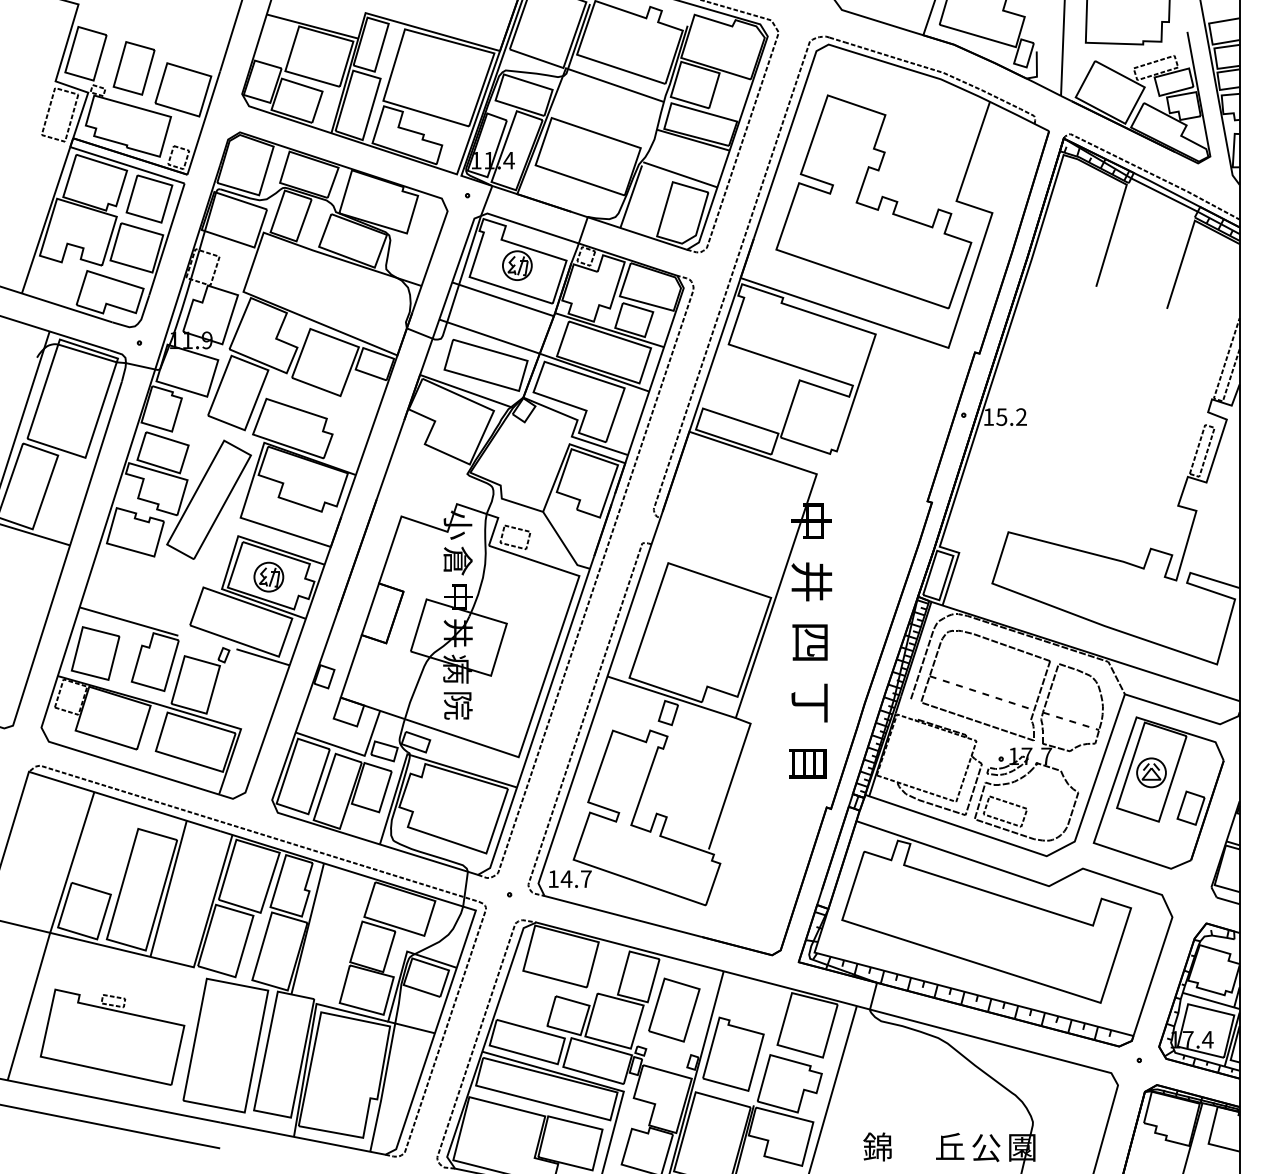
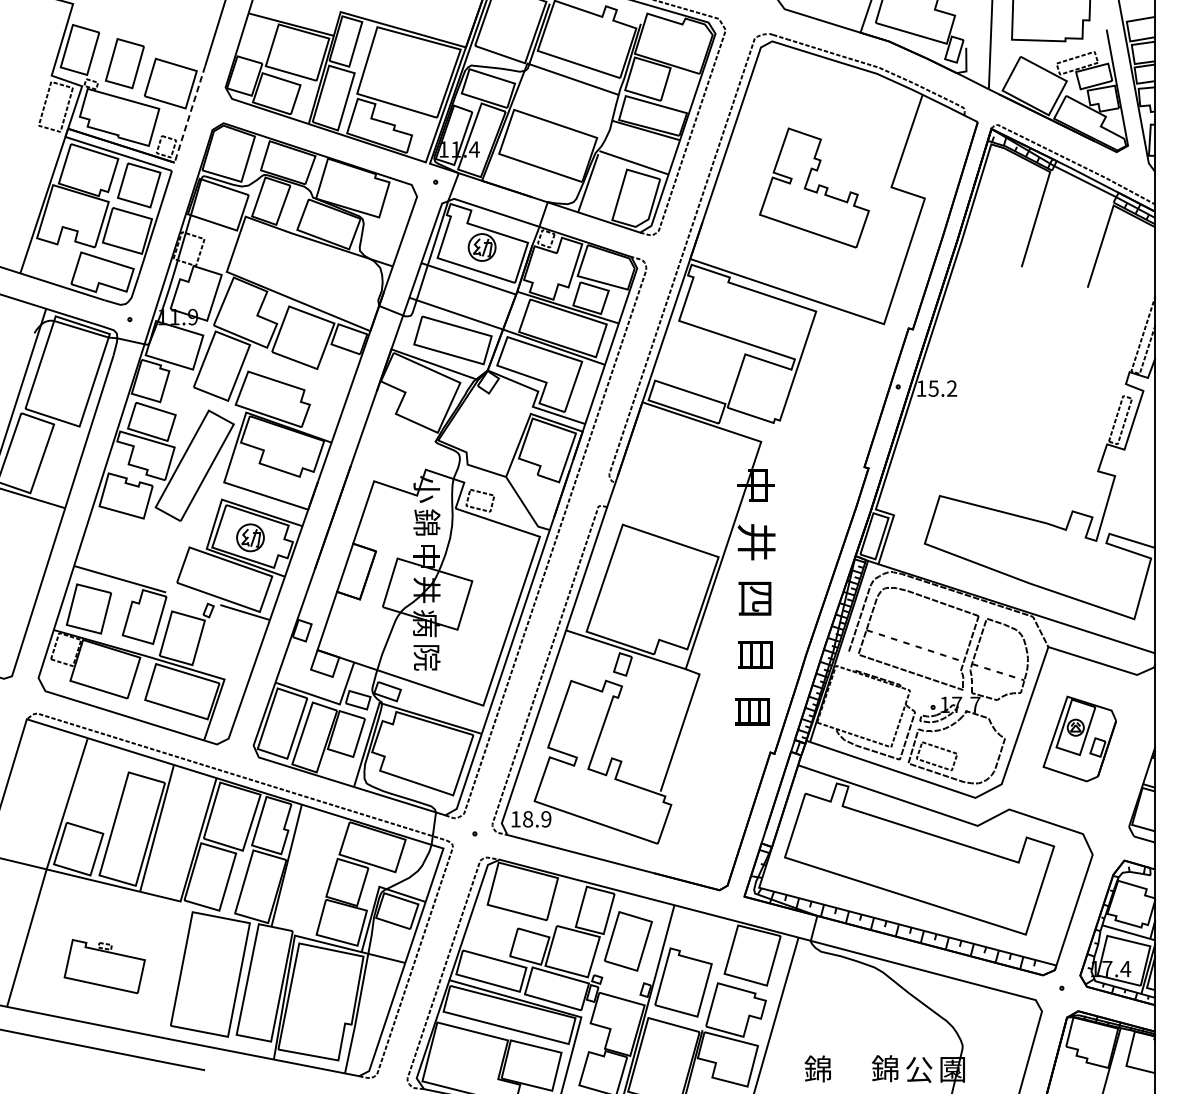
line: (203, 123) -> (189, 114), solid -> dashed
part: (873, 201) -> (814, 187), size x0.6
text: (457, 560) -> (426, 522), 倉 -> 錦
text: (809, 702) -> (754, 654), 丁 -> 目
part: (1158, 792) -> (1079, 738), size x0.6
text: (575, 879) -> (536, 819), 14.7 -> 18.9
part: (112, 1036) -> (104, 965), size x0.6
text: (949, 1146) -> (884, 1068), 丘 -> 錦

